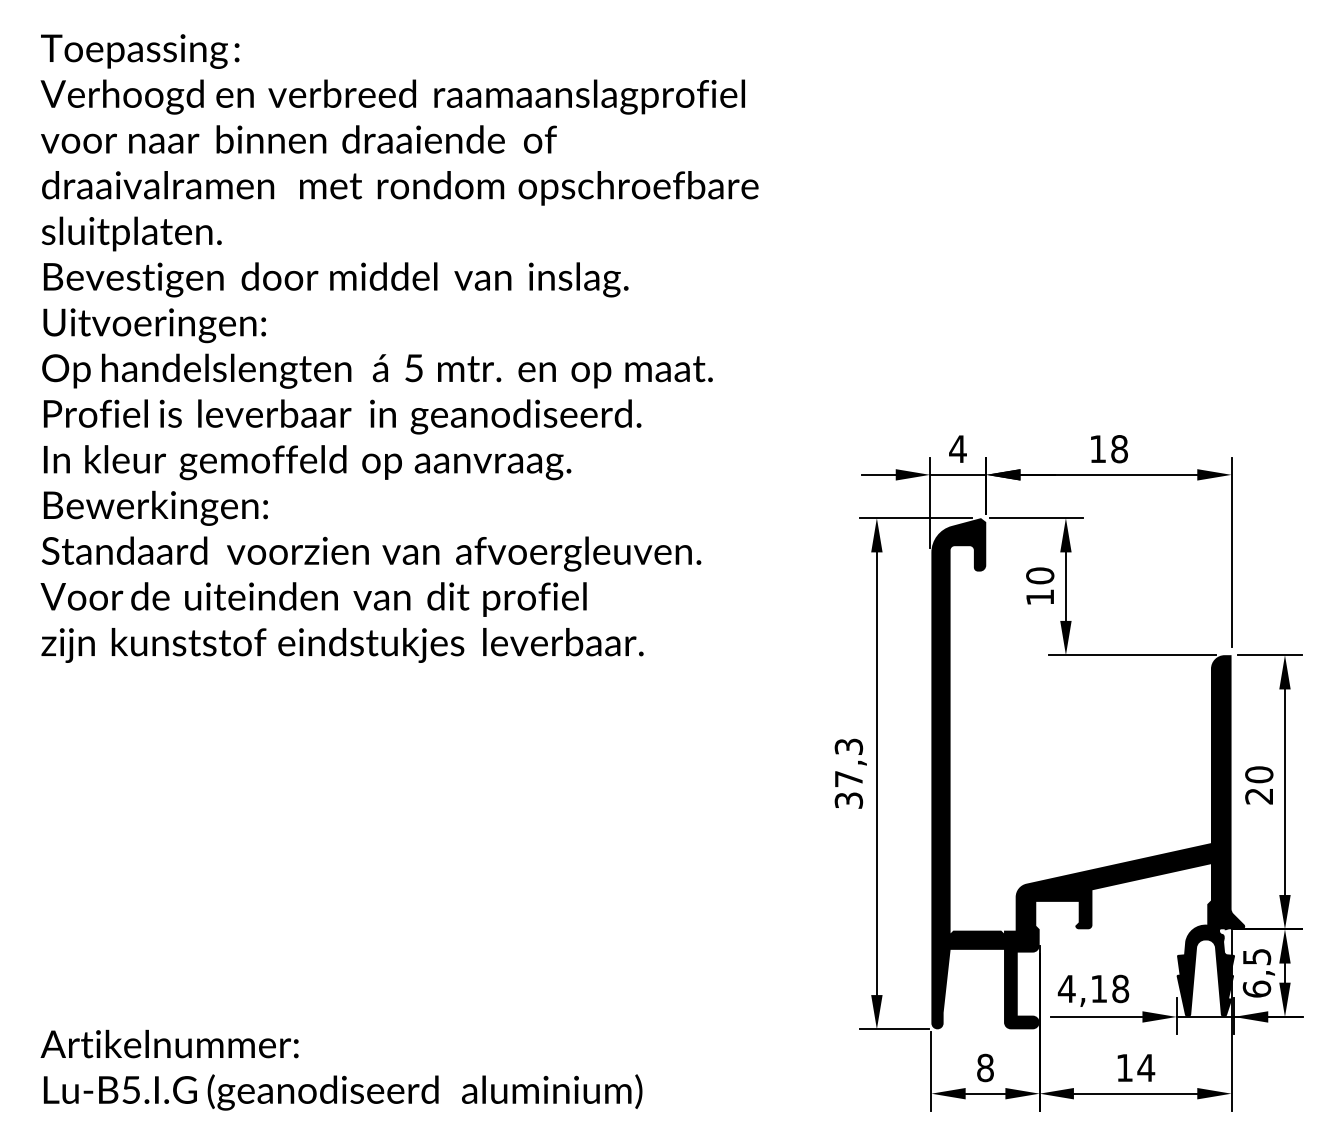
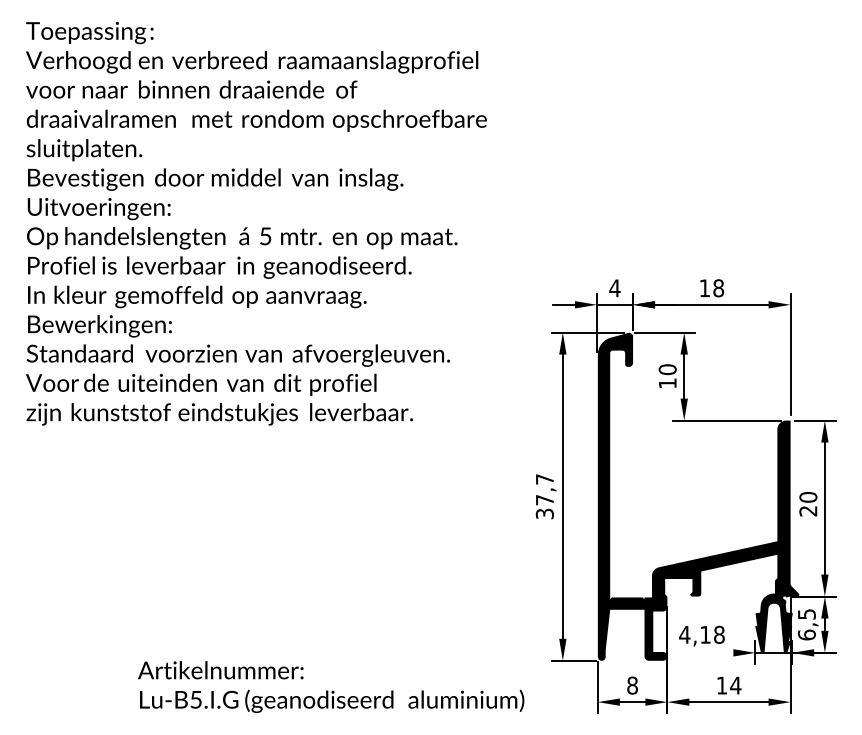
text: (848, 746) -> (544, 479), 37,3 -> 37,7
line: (1095, 1016) -> (703, 652), removed
text: (342, 1069) -> (331, 686), moved

